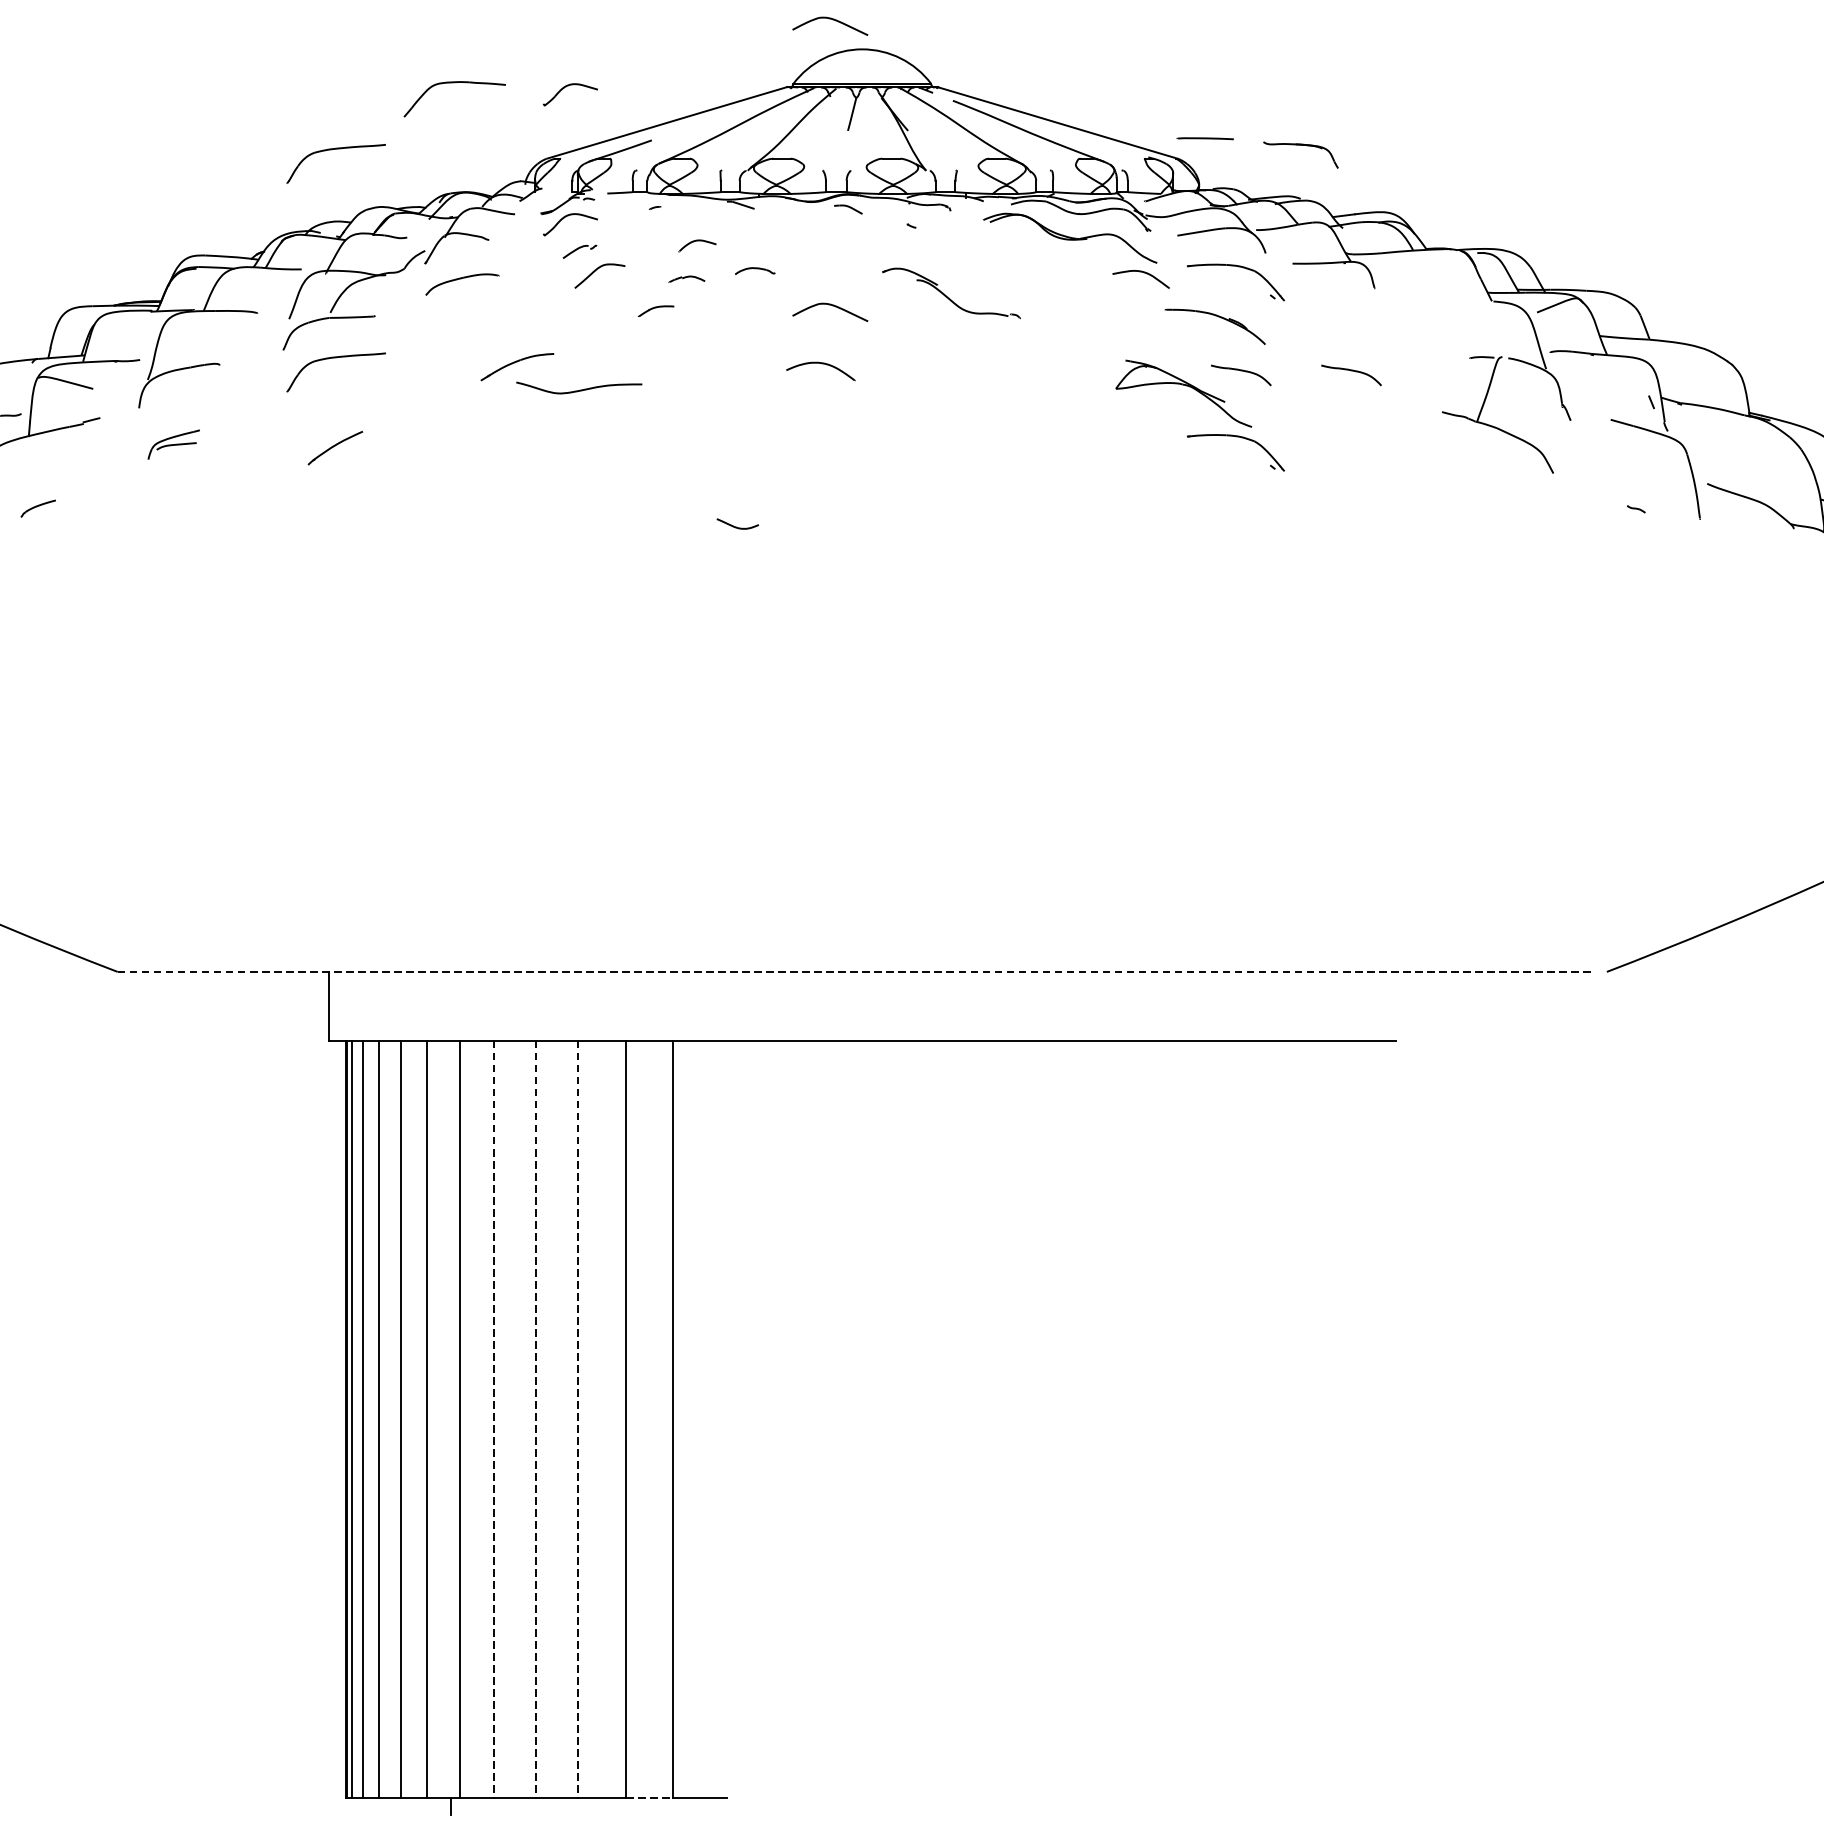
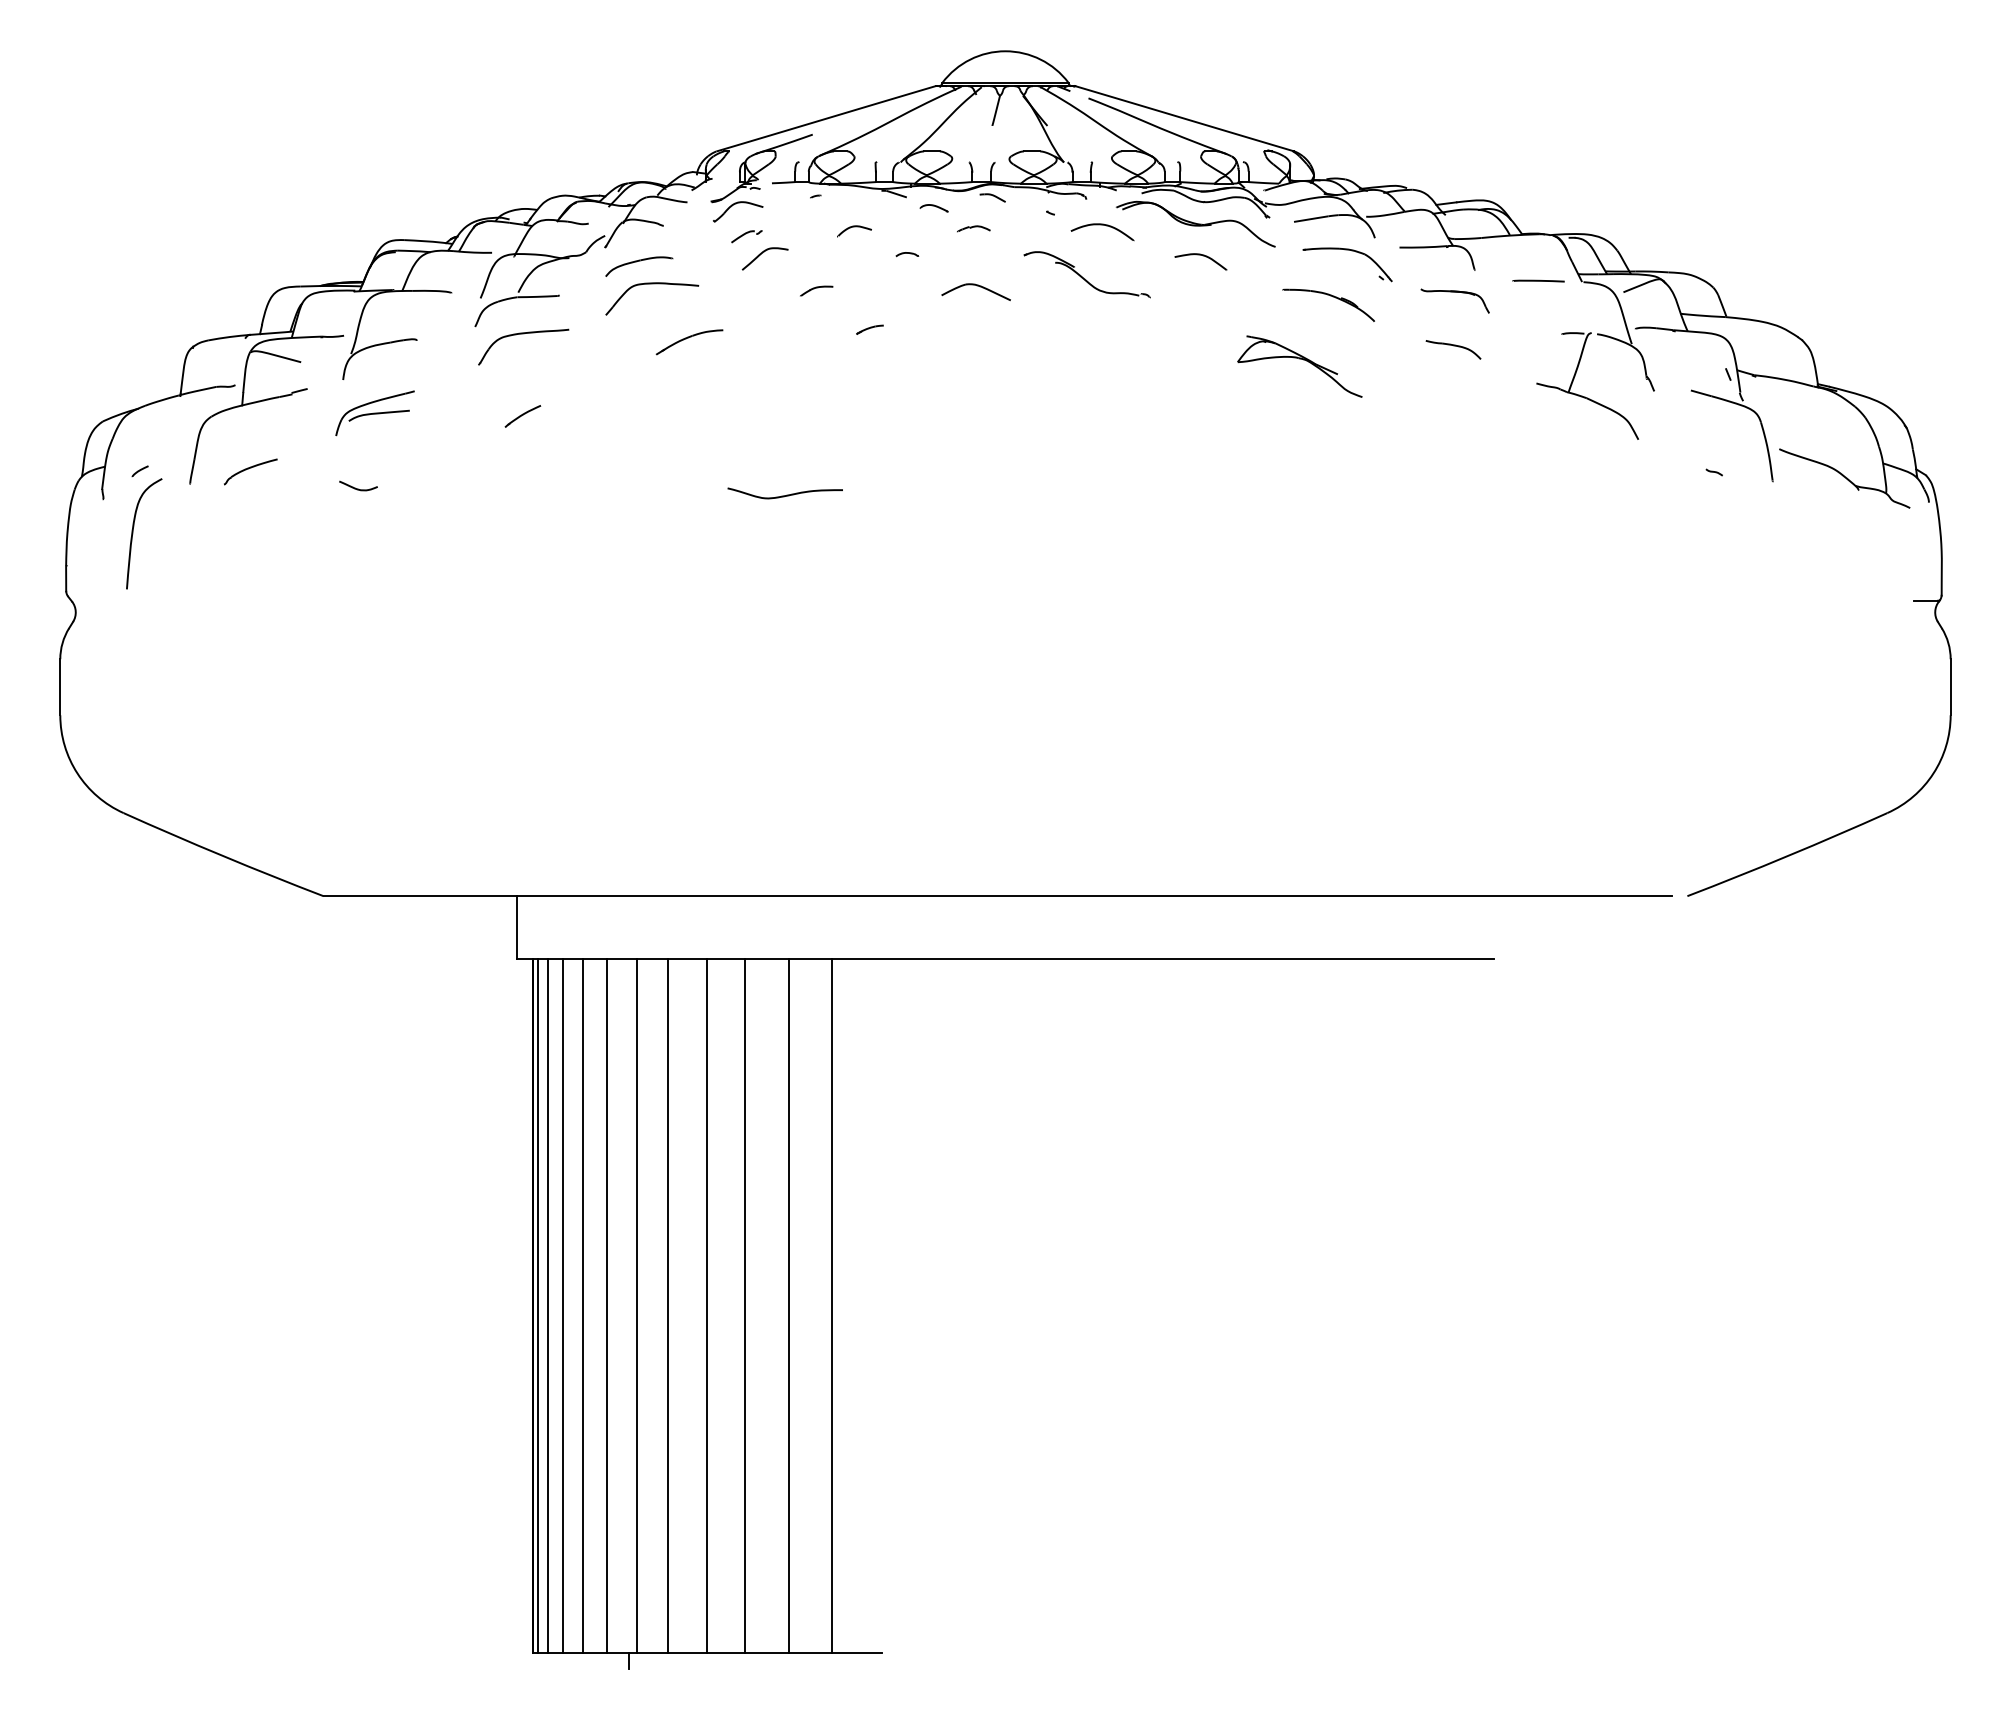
part: (831, 20) -> (977, 24), removed
part: (455, 83) -> (652, 284), moved
part: (568, 86) -> (736, 85), removed
line: (1205, 138) -> (1538, 280), moved
part: (1300, 145) -> (1454, 292), moved
part: (336, 150) -> (523, 143), removed
part: (783, 221) -> (933, 208), added
part: (755, 271) -> (907, 254), size x0.62
curve: (1142, 273) -> (1202, 256), moved
part: (686, 278) -> (973, 228), moved
part: (713, 353) -> (869, 329), added
curve: (820, 364) -> (1102, 225), moved
part: (1241, 374) -> (1352, 349), removed
curve: (578, 390) -> (784, 495), moved
part: (1240, 438) -> (1351, 407), removed
part: (173, 444) -> (374, 413), size x1.67
part: (334, 448) -> (522, 416), size x0.71
part: (37, 508) -> (250, 471), size x1.67
curve: (737, 526) -> (358, 488), moved
line: (854, 972) -> (998, 896), dashed -> solid
line: (494, 1419) -> (668, 1306), dashed -> solid
line: (535, 1419) -> (706, 1306), dashed -> solid
line: (577, 1419) -> (744, 1306), dashed -> solid
line: (649, 1797) -> (810, 1652), dashed -> solid

